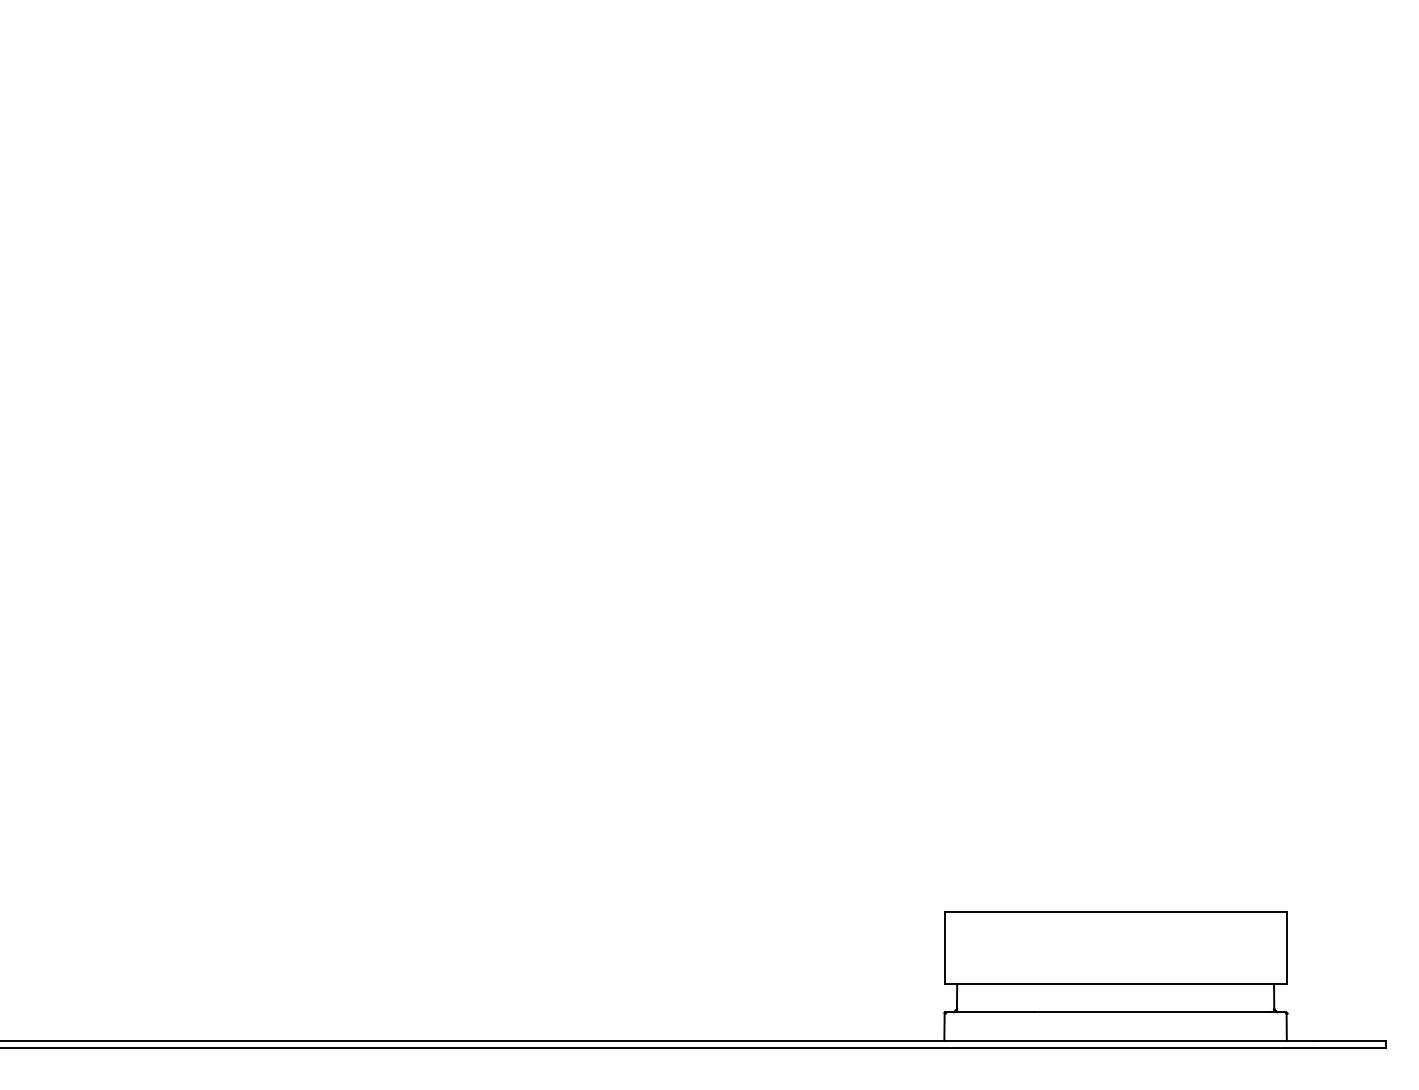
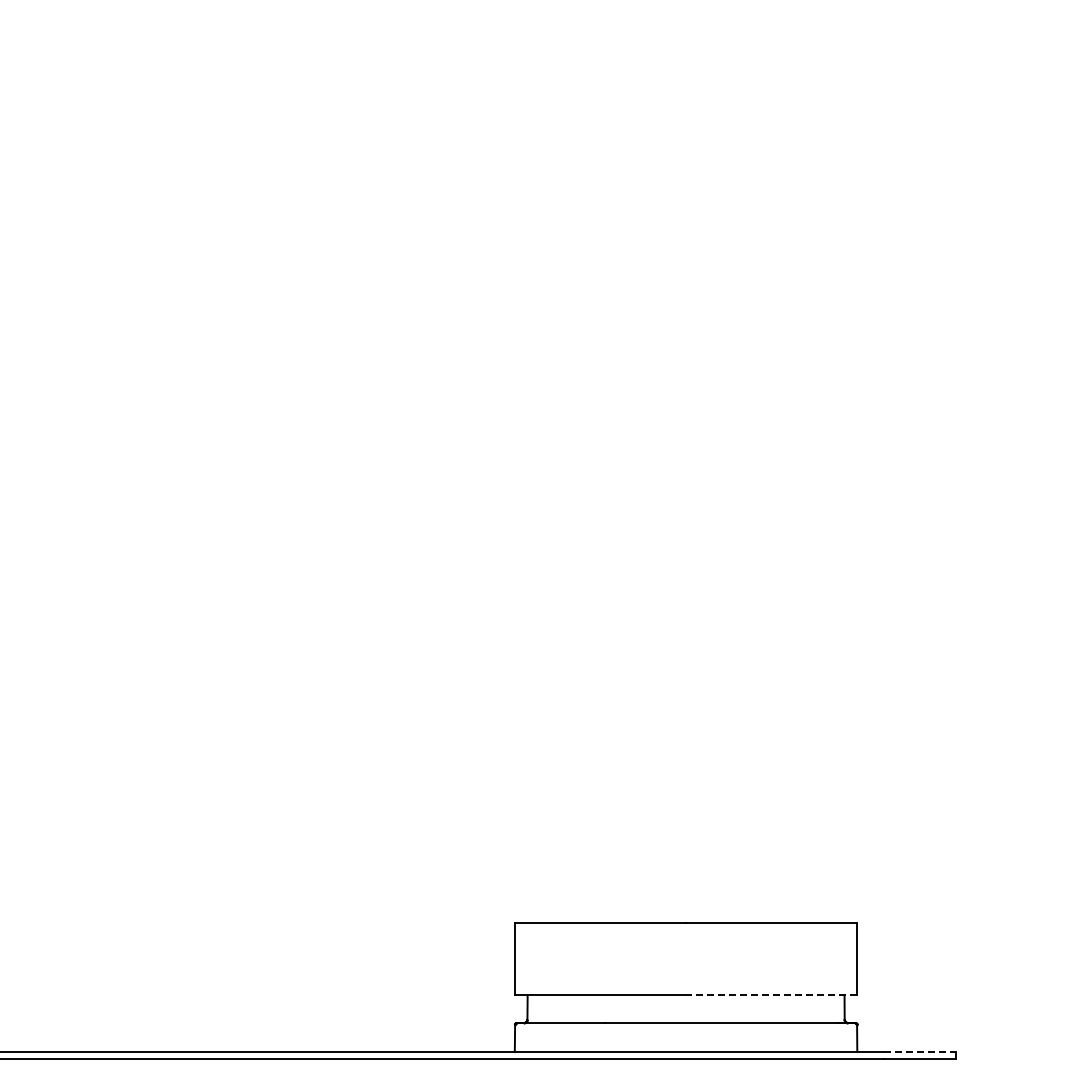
line: (1200, 984) -> (770, 995), solid -> dashed
line: (1350, 1040) -> (920, 1051), solid -> dashed

